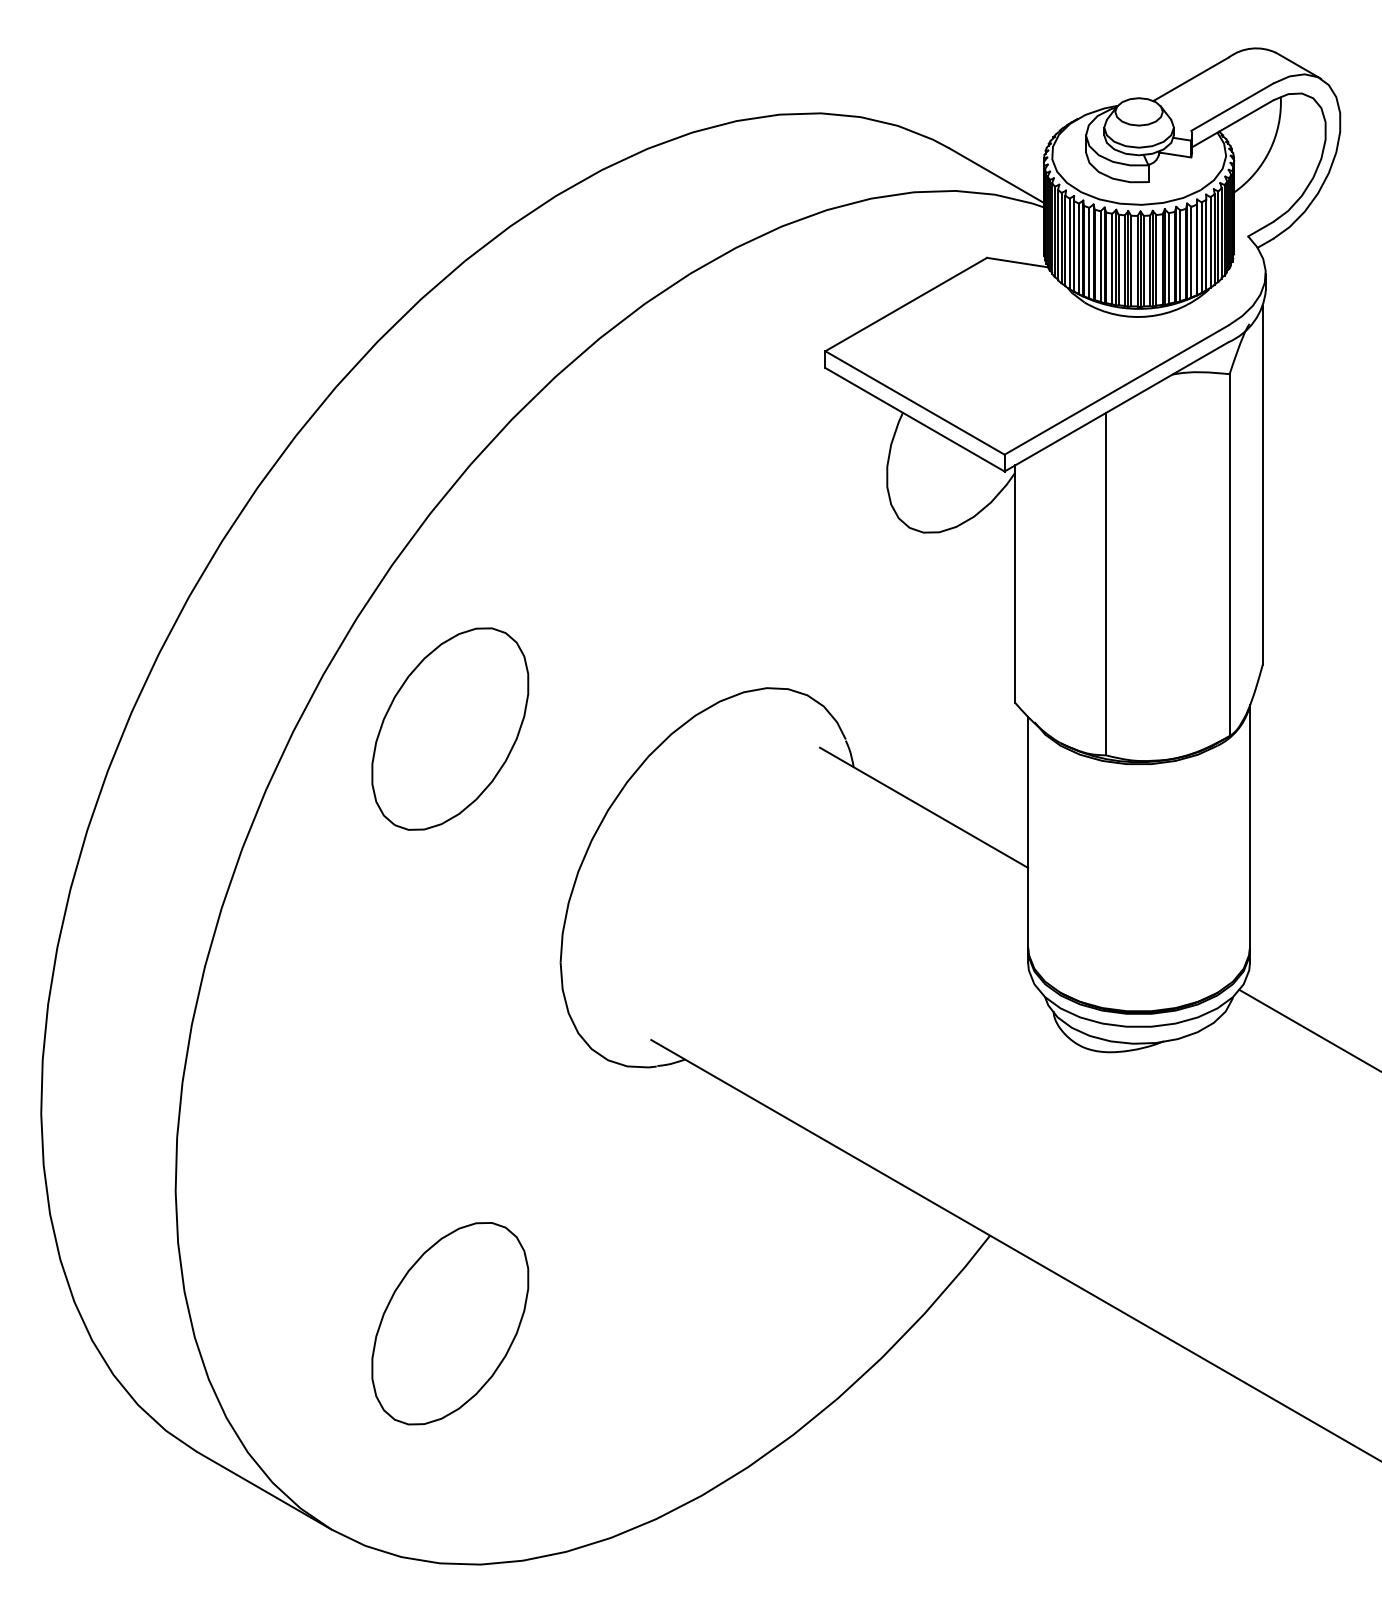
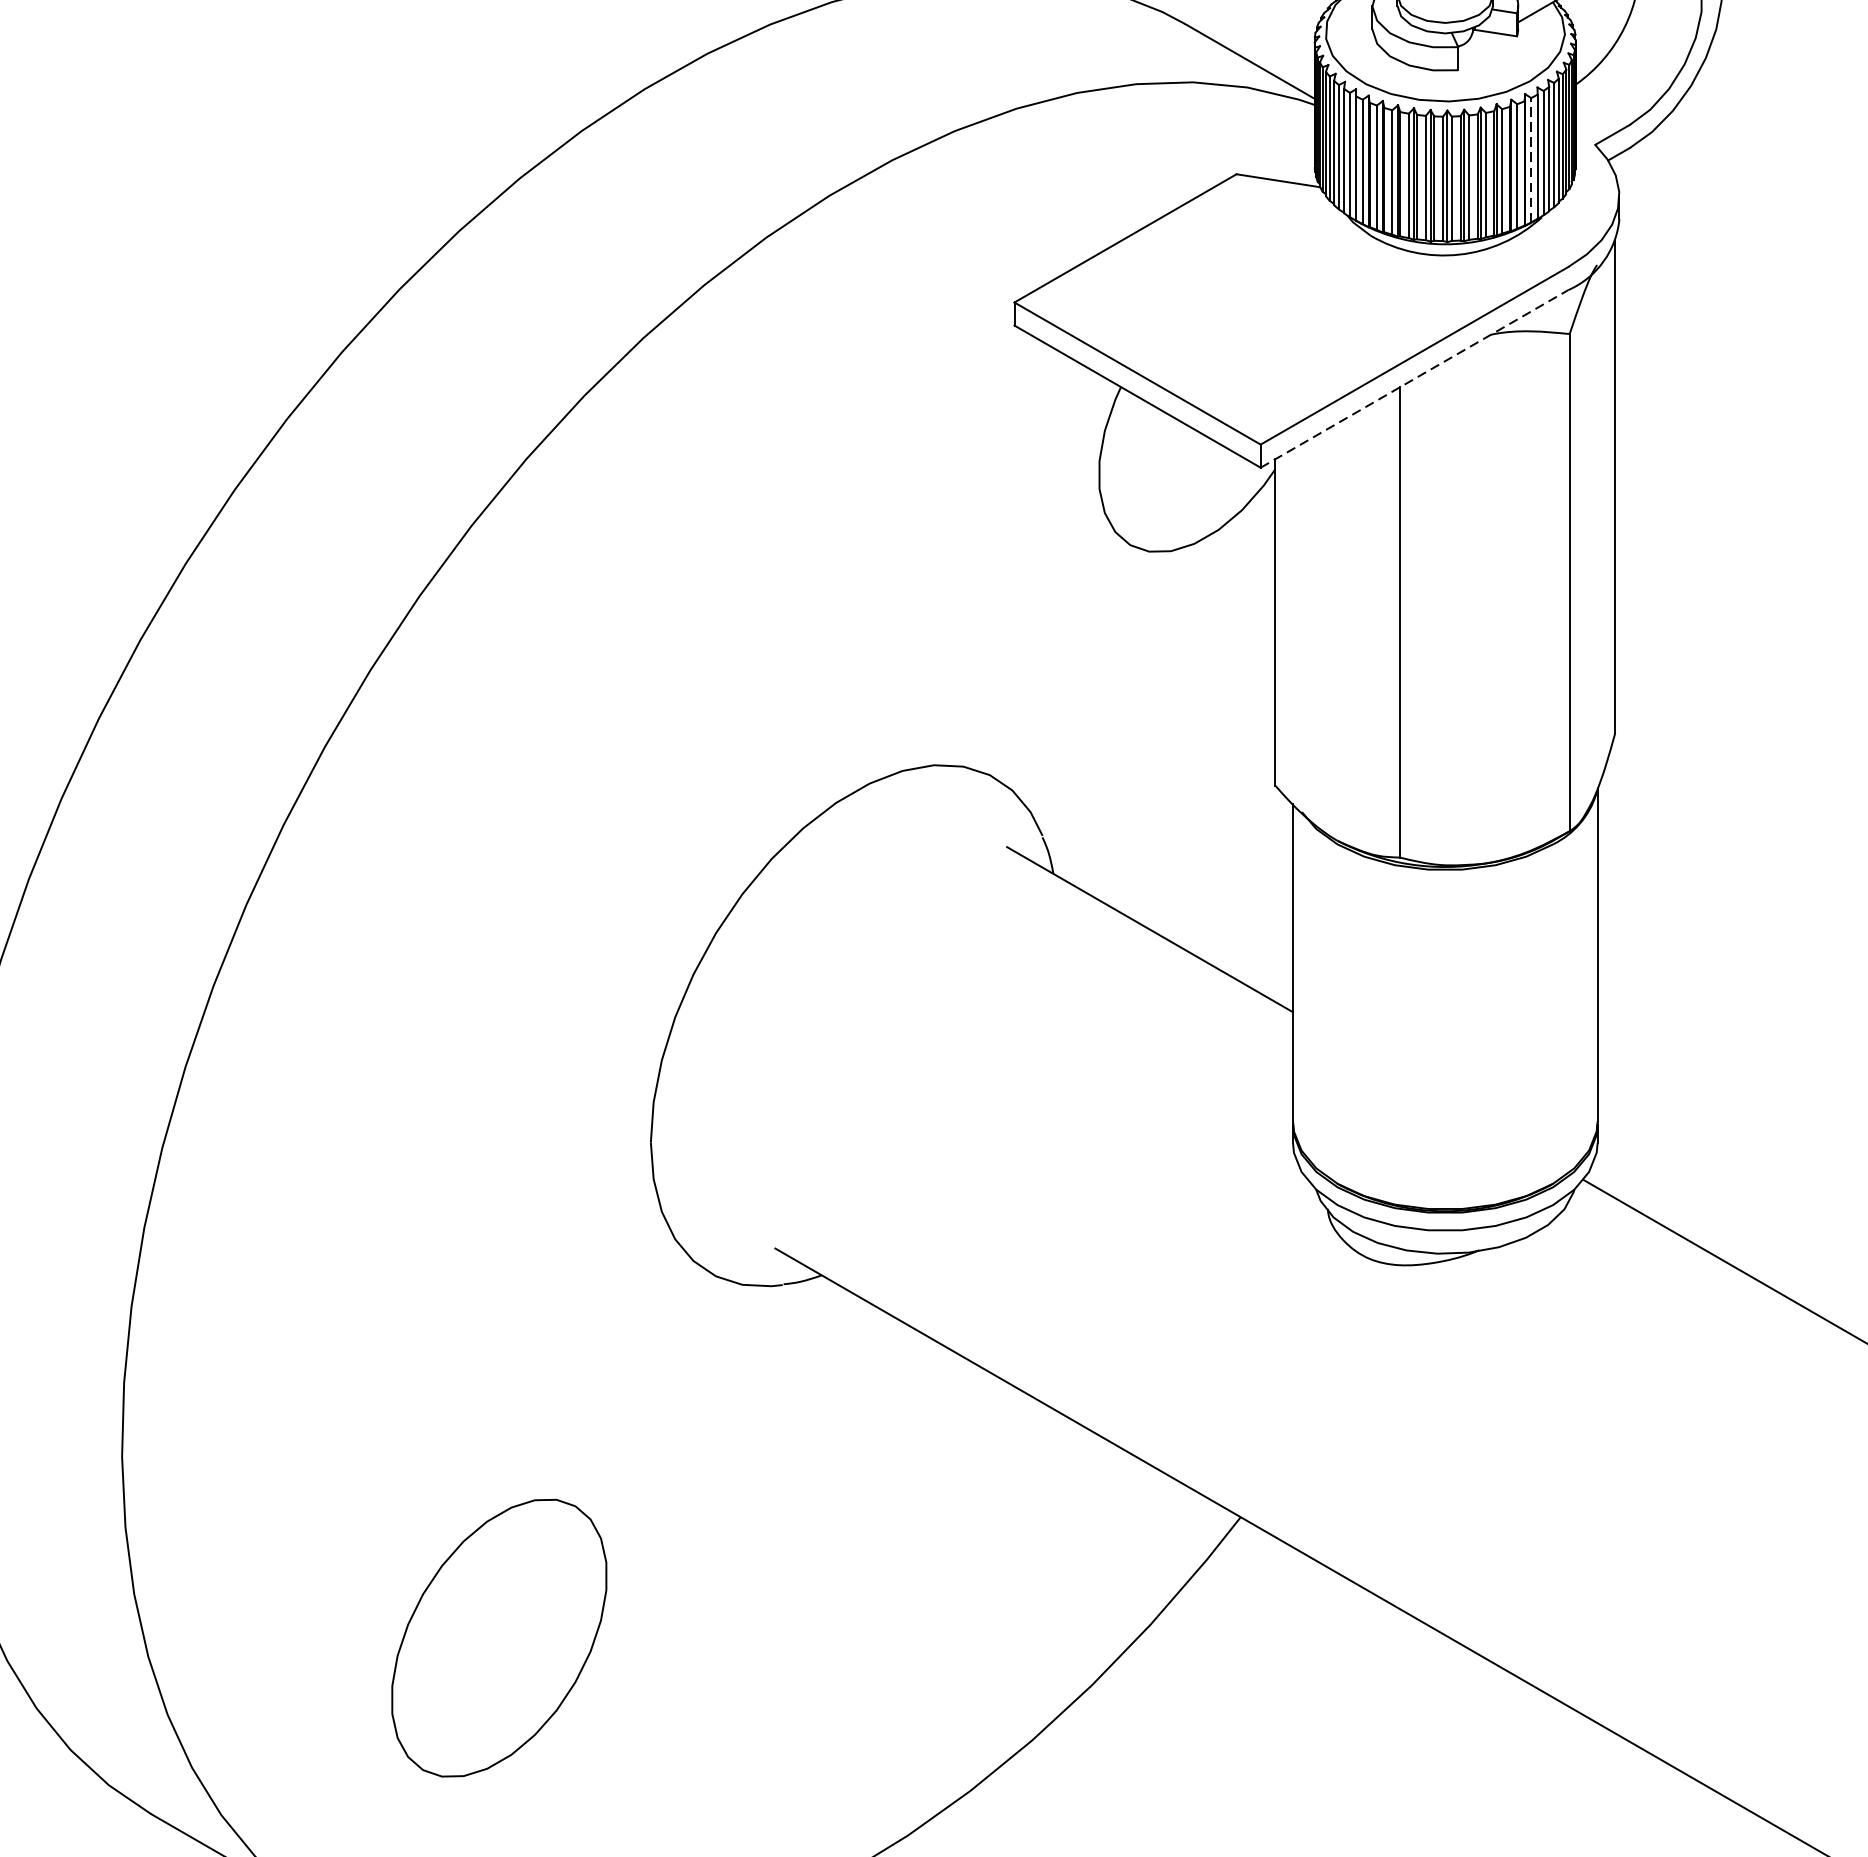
line: (1201, 247) -> (1531, 160), solid -> dashed
line: (1117, 406) -> (1415, 378), solid -> dashed
part: (450, 728) -> (499, 820), removed

